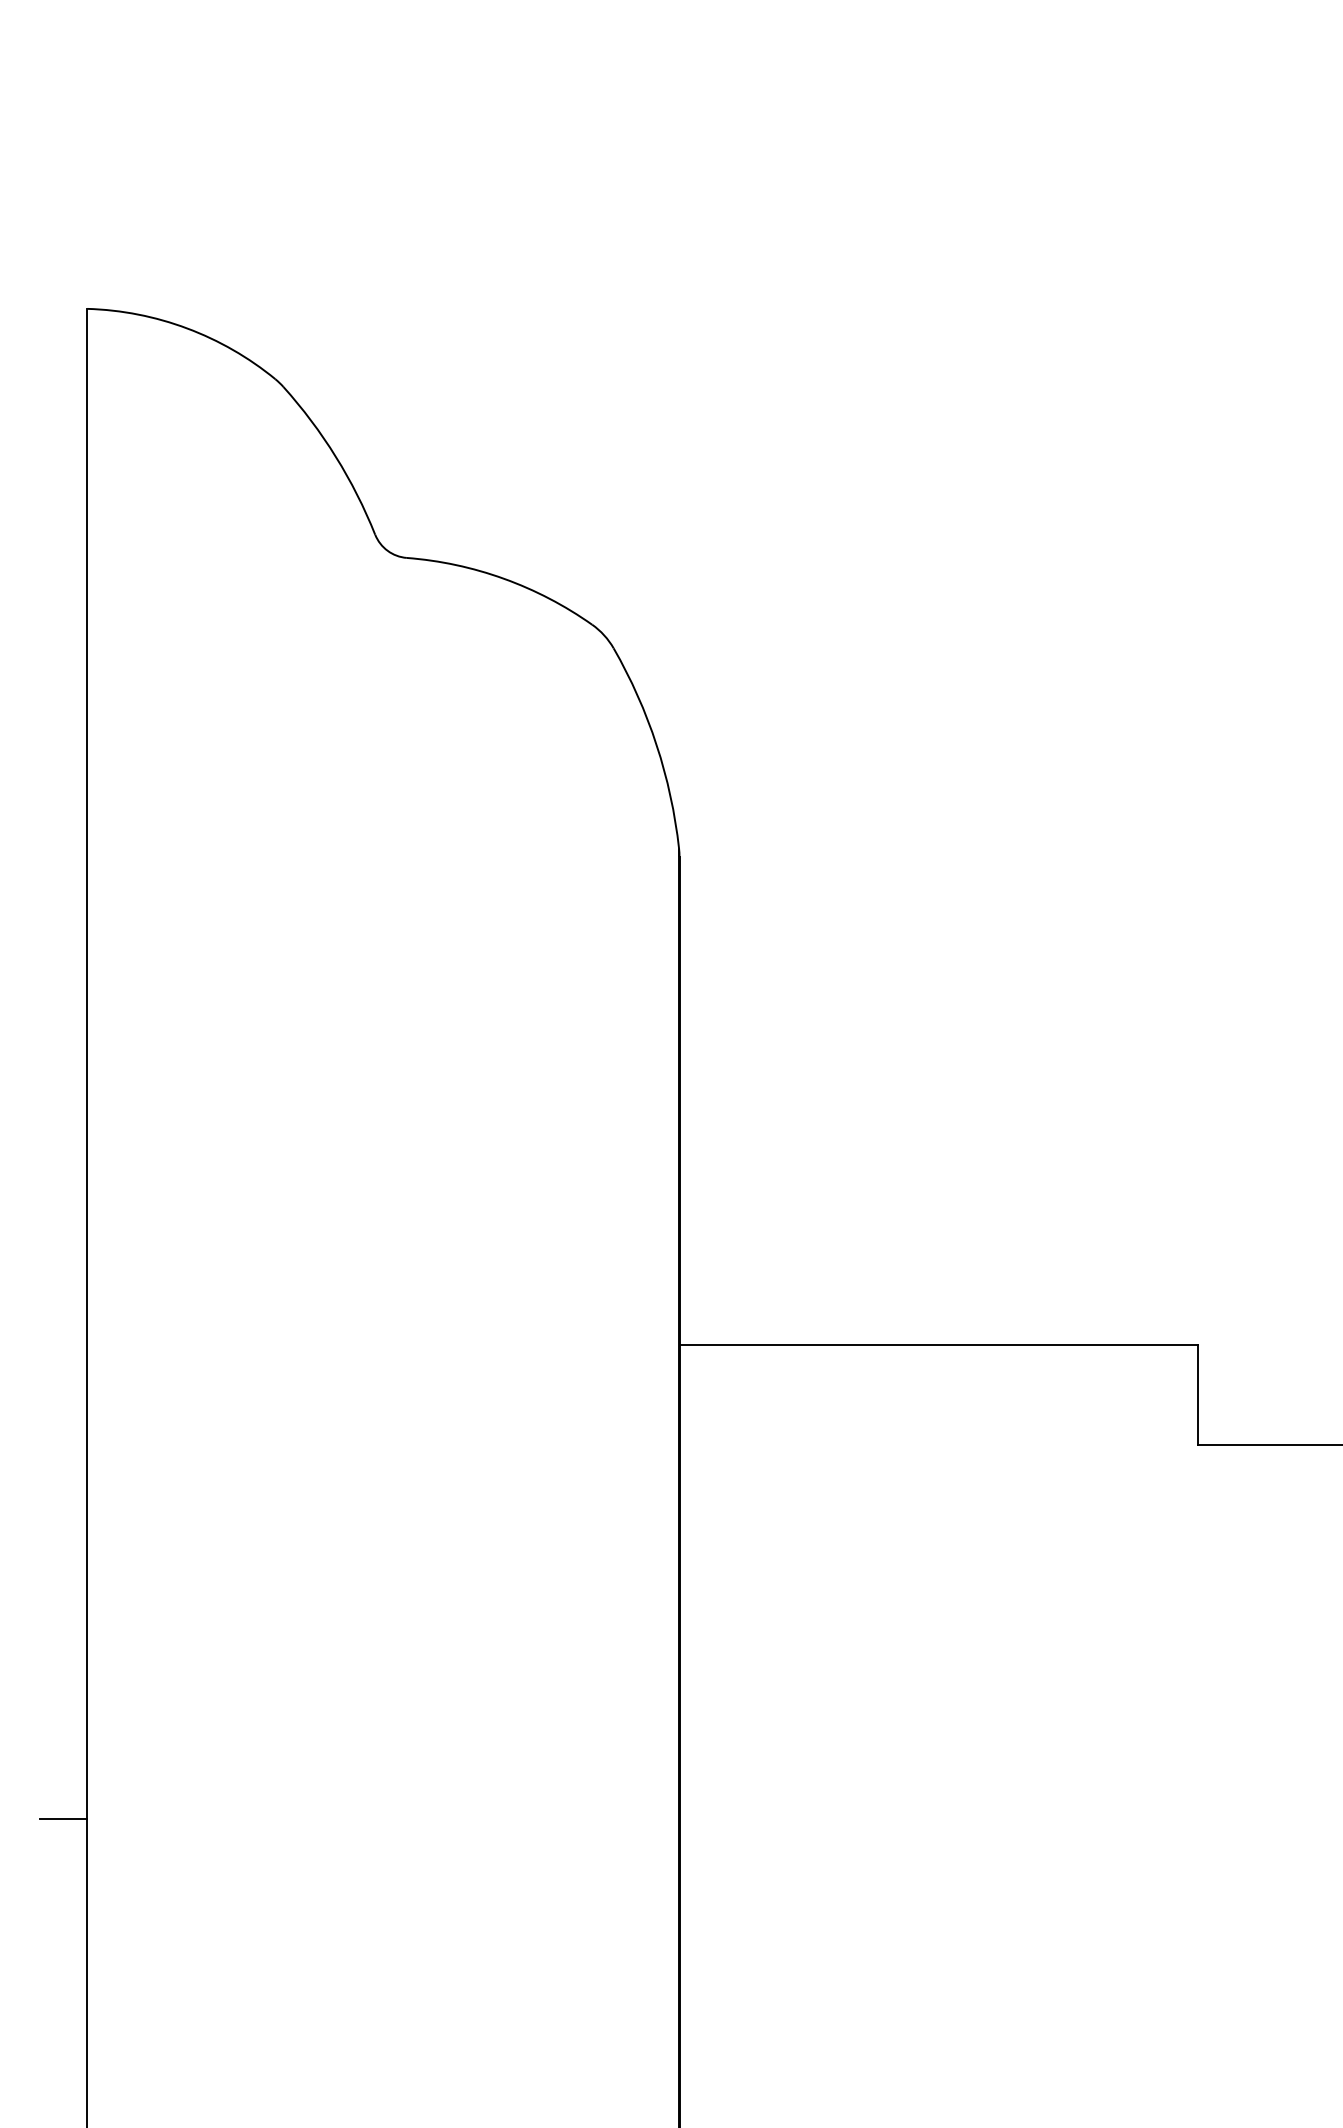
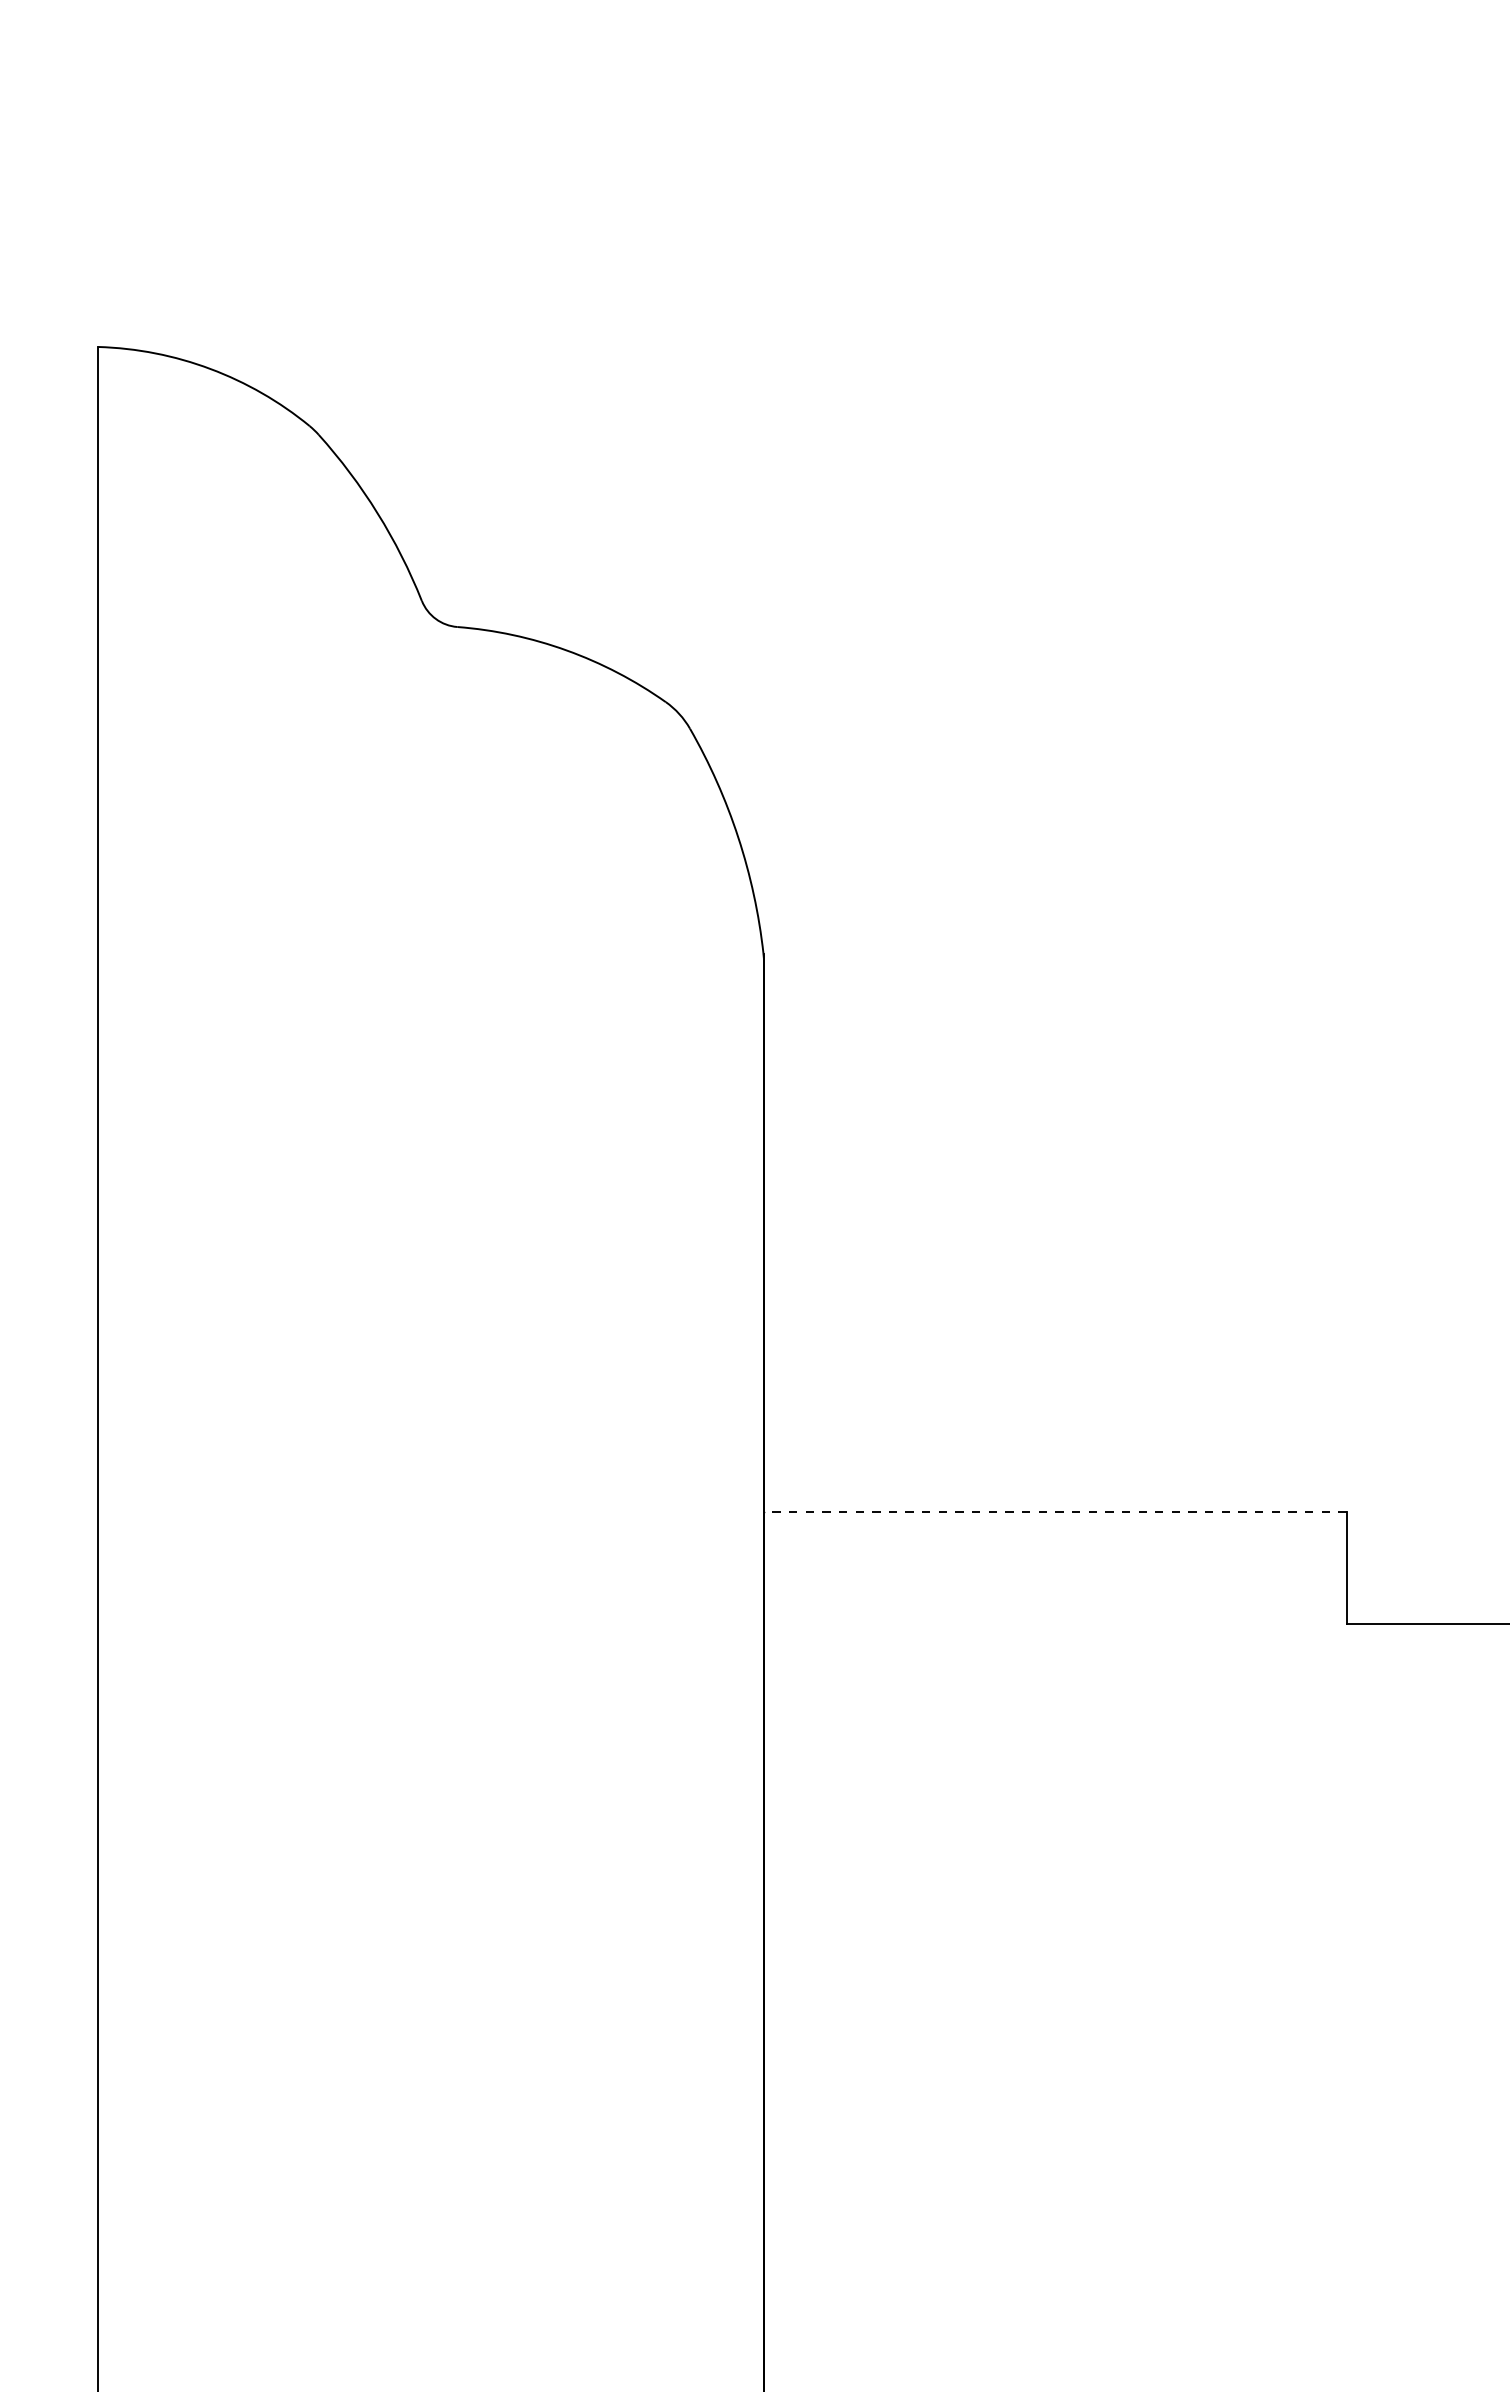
line: (937, 1345) -> (1054, 1512), solid -> dashed
line: (63, 1818) -> (71, 2044), removed

